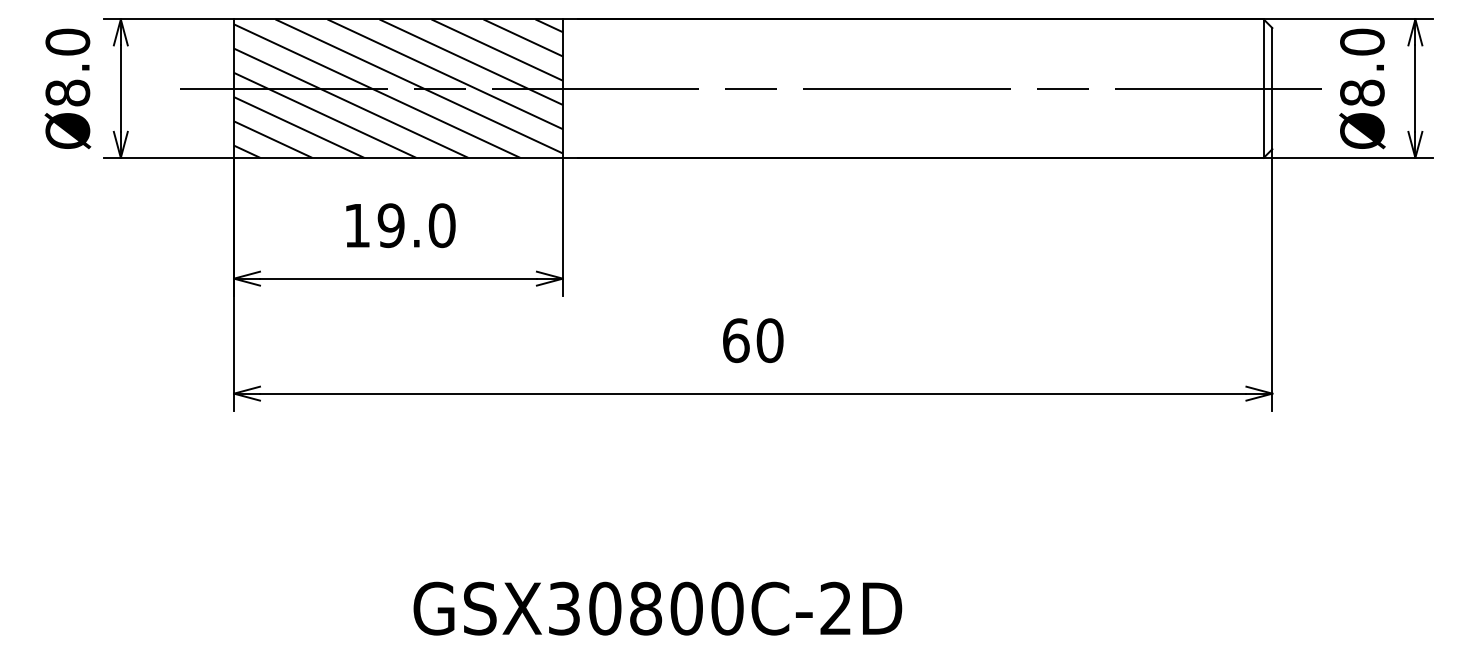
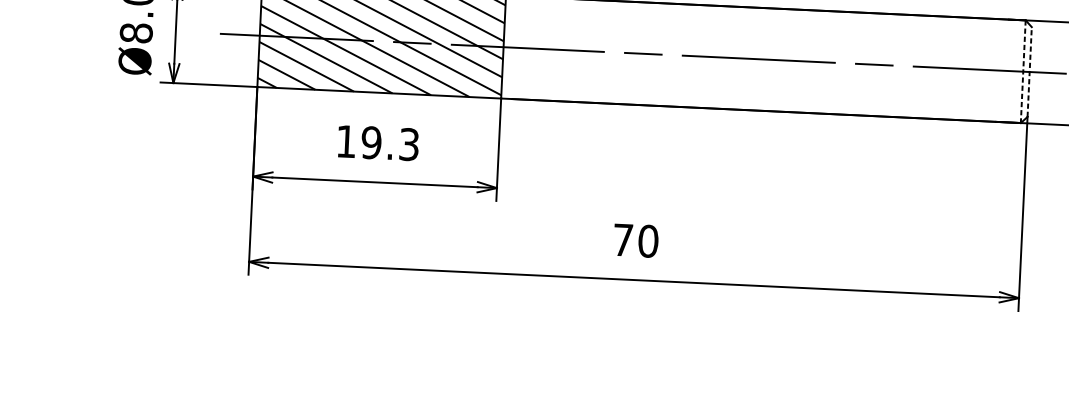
line: (1272, 88) -> (1029, 71), solid -> dashed
line: (1263, 89) -> (1023, 72), solid -> dashed
text: (441, 225) -> (408, 144), 19.0 -> 19.3
text: (736, 340) -> (623, 240), 60 -> 70

